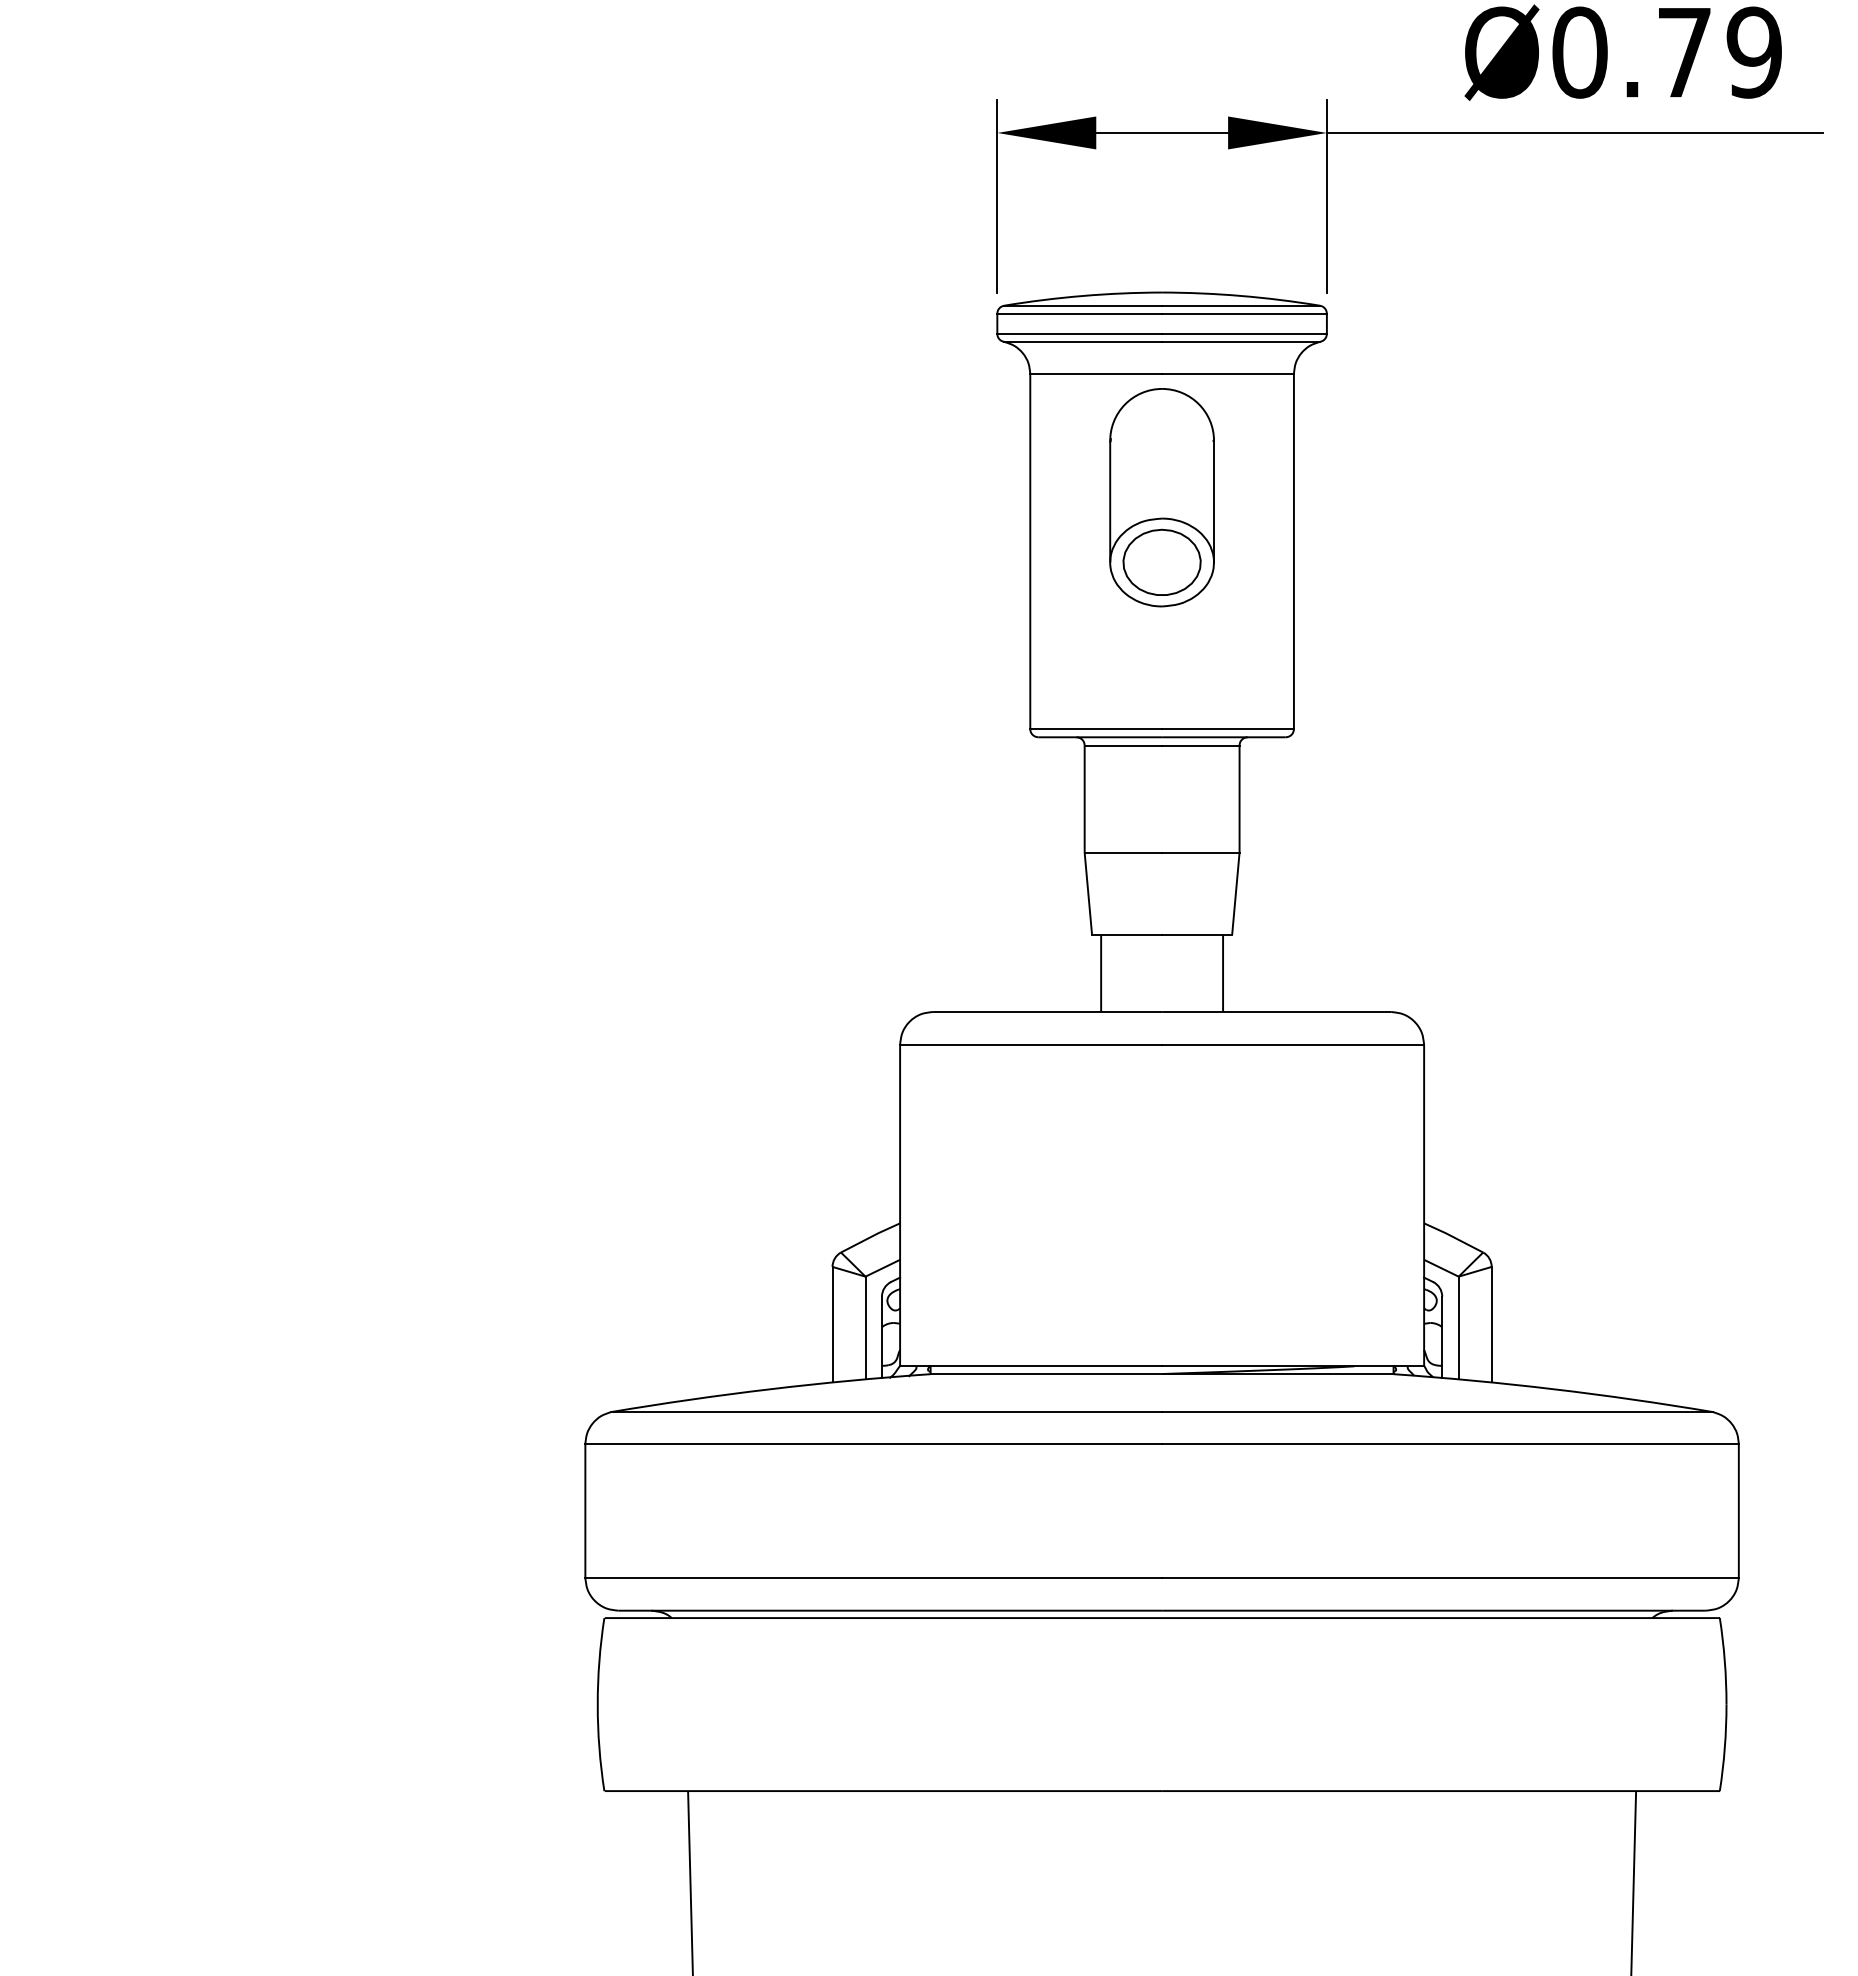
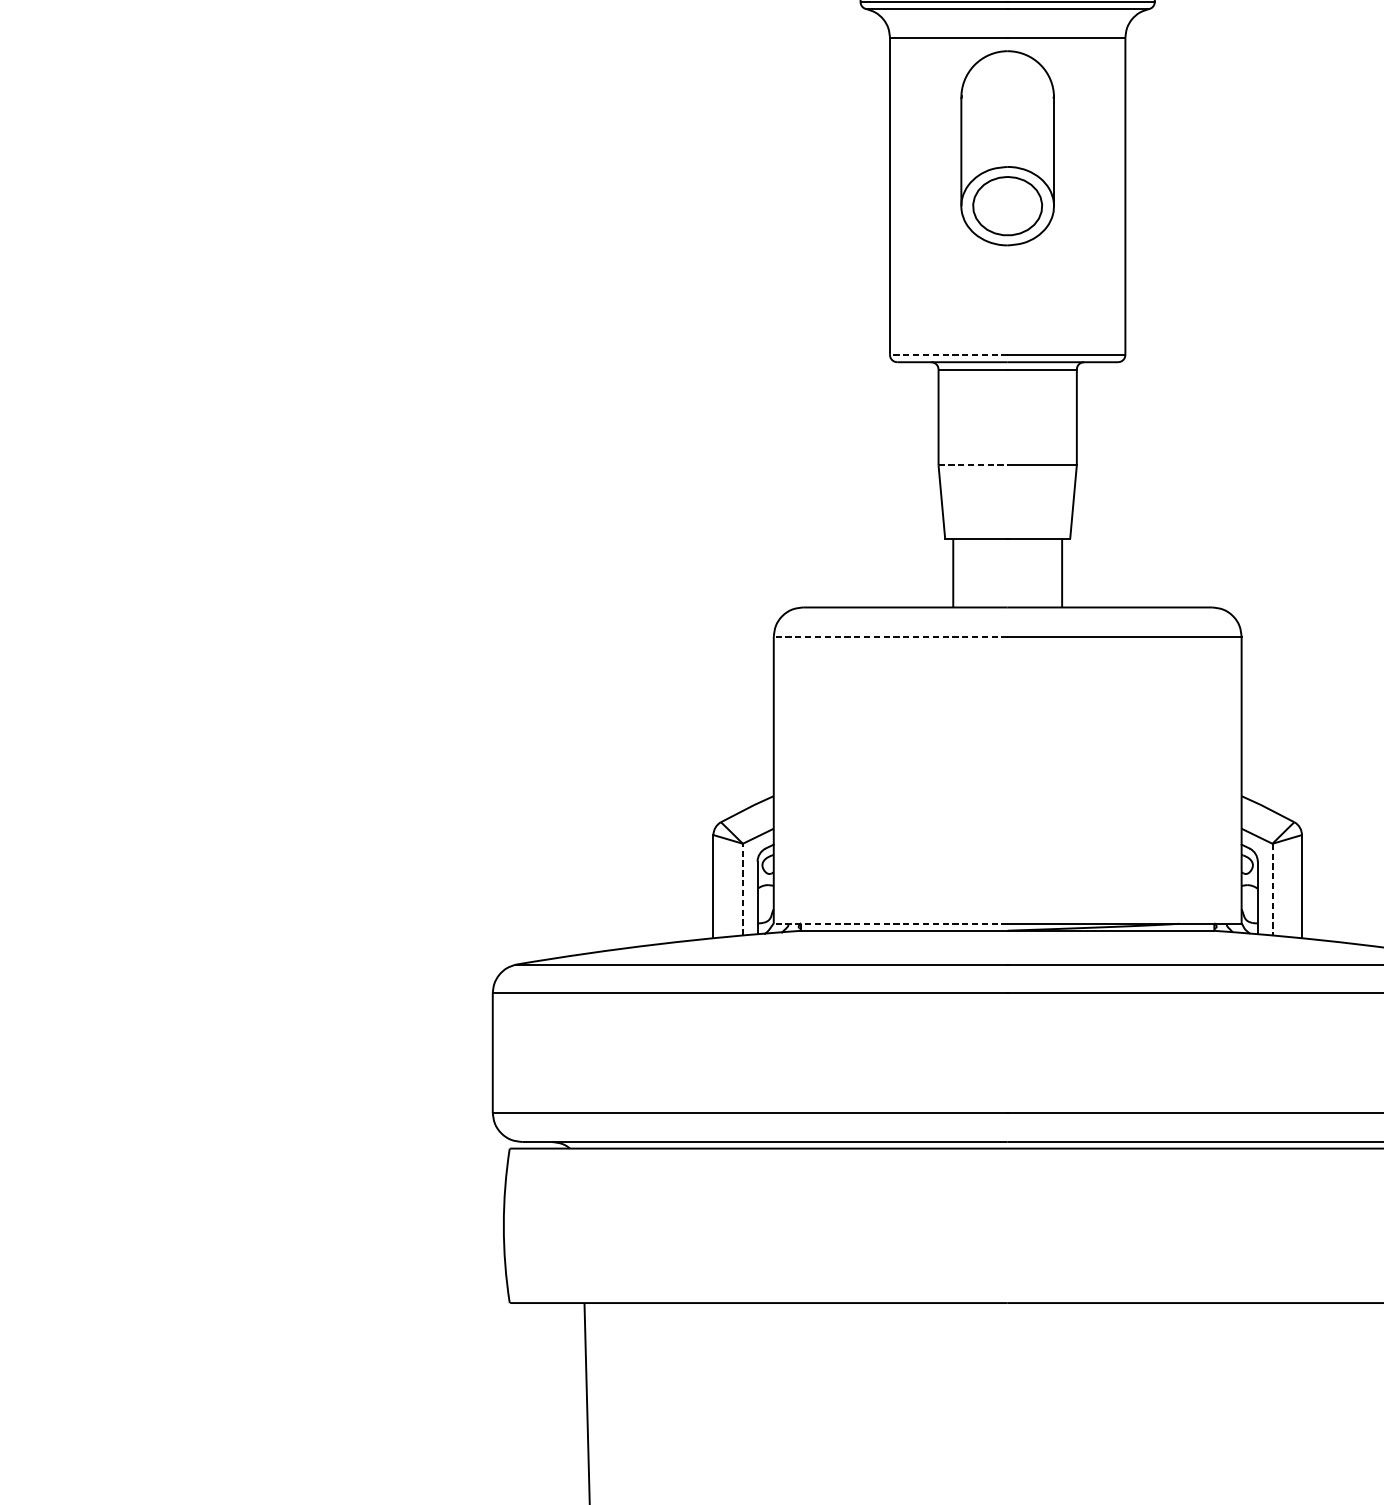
line: (1096, 729) -> (949, 355), solid -> dashed
line: (1123, 852) -> (973, 465), solid -> dashed
line: (1030, 1044) -> (890, 636), solid -> dashed
line: (865, 1327) -> (742, 889), solid -> dashed
line: (1458, 1328) -> (1272, 890), solid -> dashed
line: (1030, 1366) -> (890, 923), solid -> dashed

